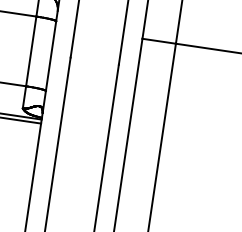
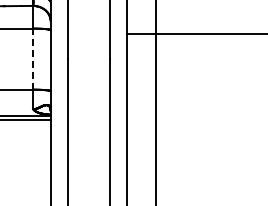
line: (31, 51) -> (33, 59), solid -> dashed

